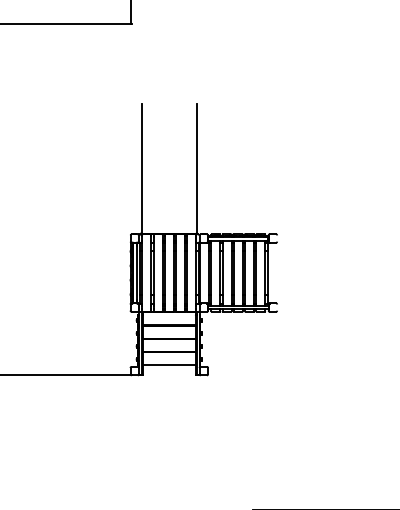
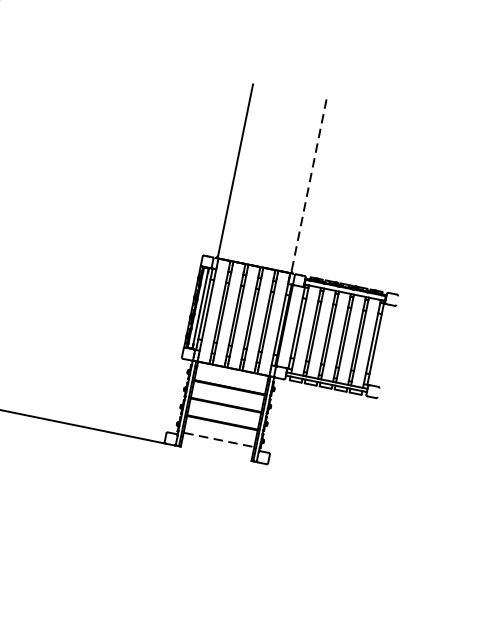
line: (196, 168) -> (308, 185), solid -> dashed
line: (169, 364) -> (219, 439), solid -> dashed

